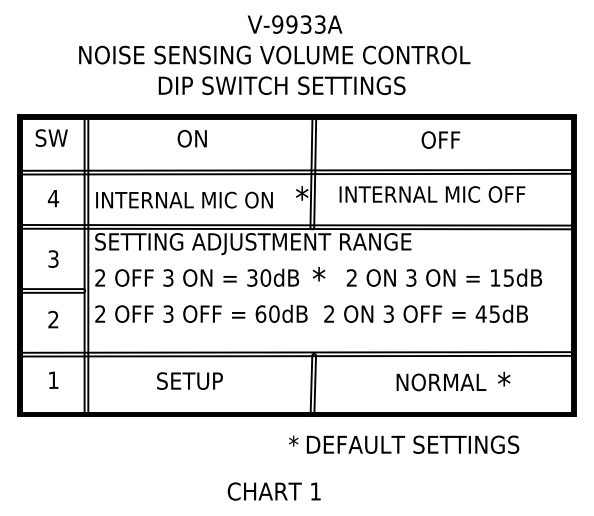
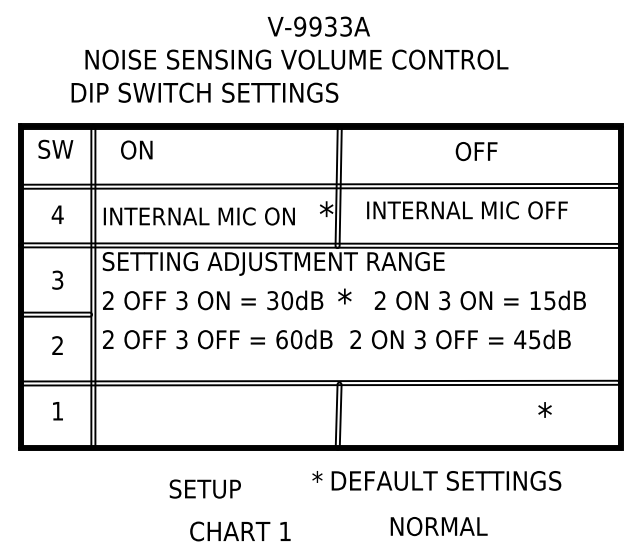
text: (281, 85) -> (204, 92), moved
text: (192, 138) -> (136, 149), moved
text: (189, 380) -> (204, 488), moved
text: (440, 382) -> (438, 526), moved
text: (274, 491) -> (240, 531), moved

